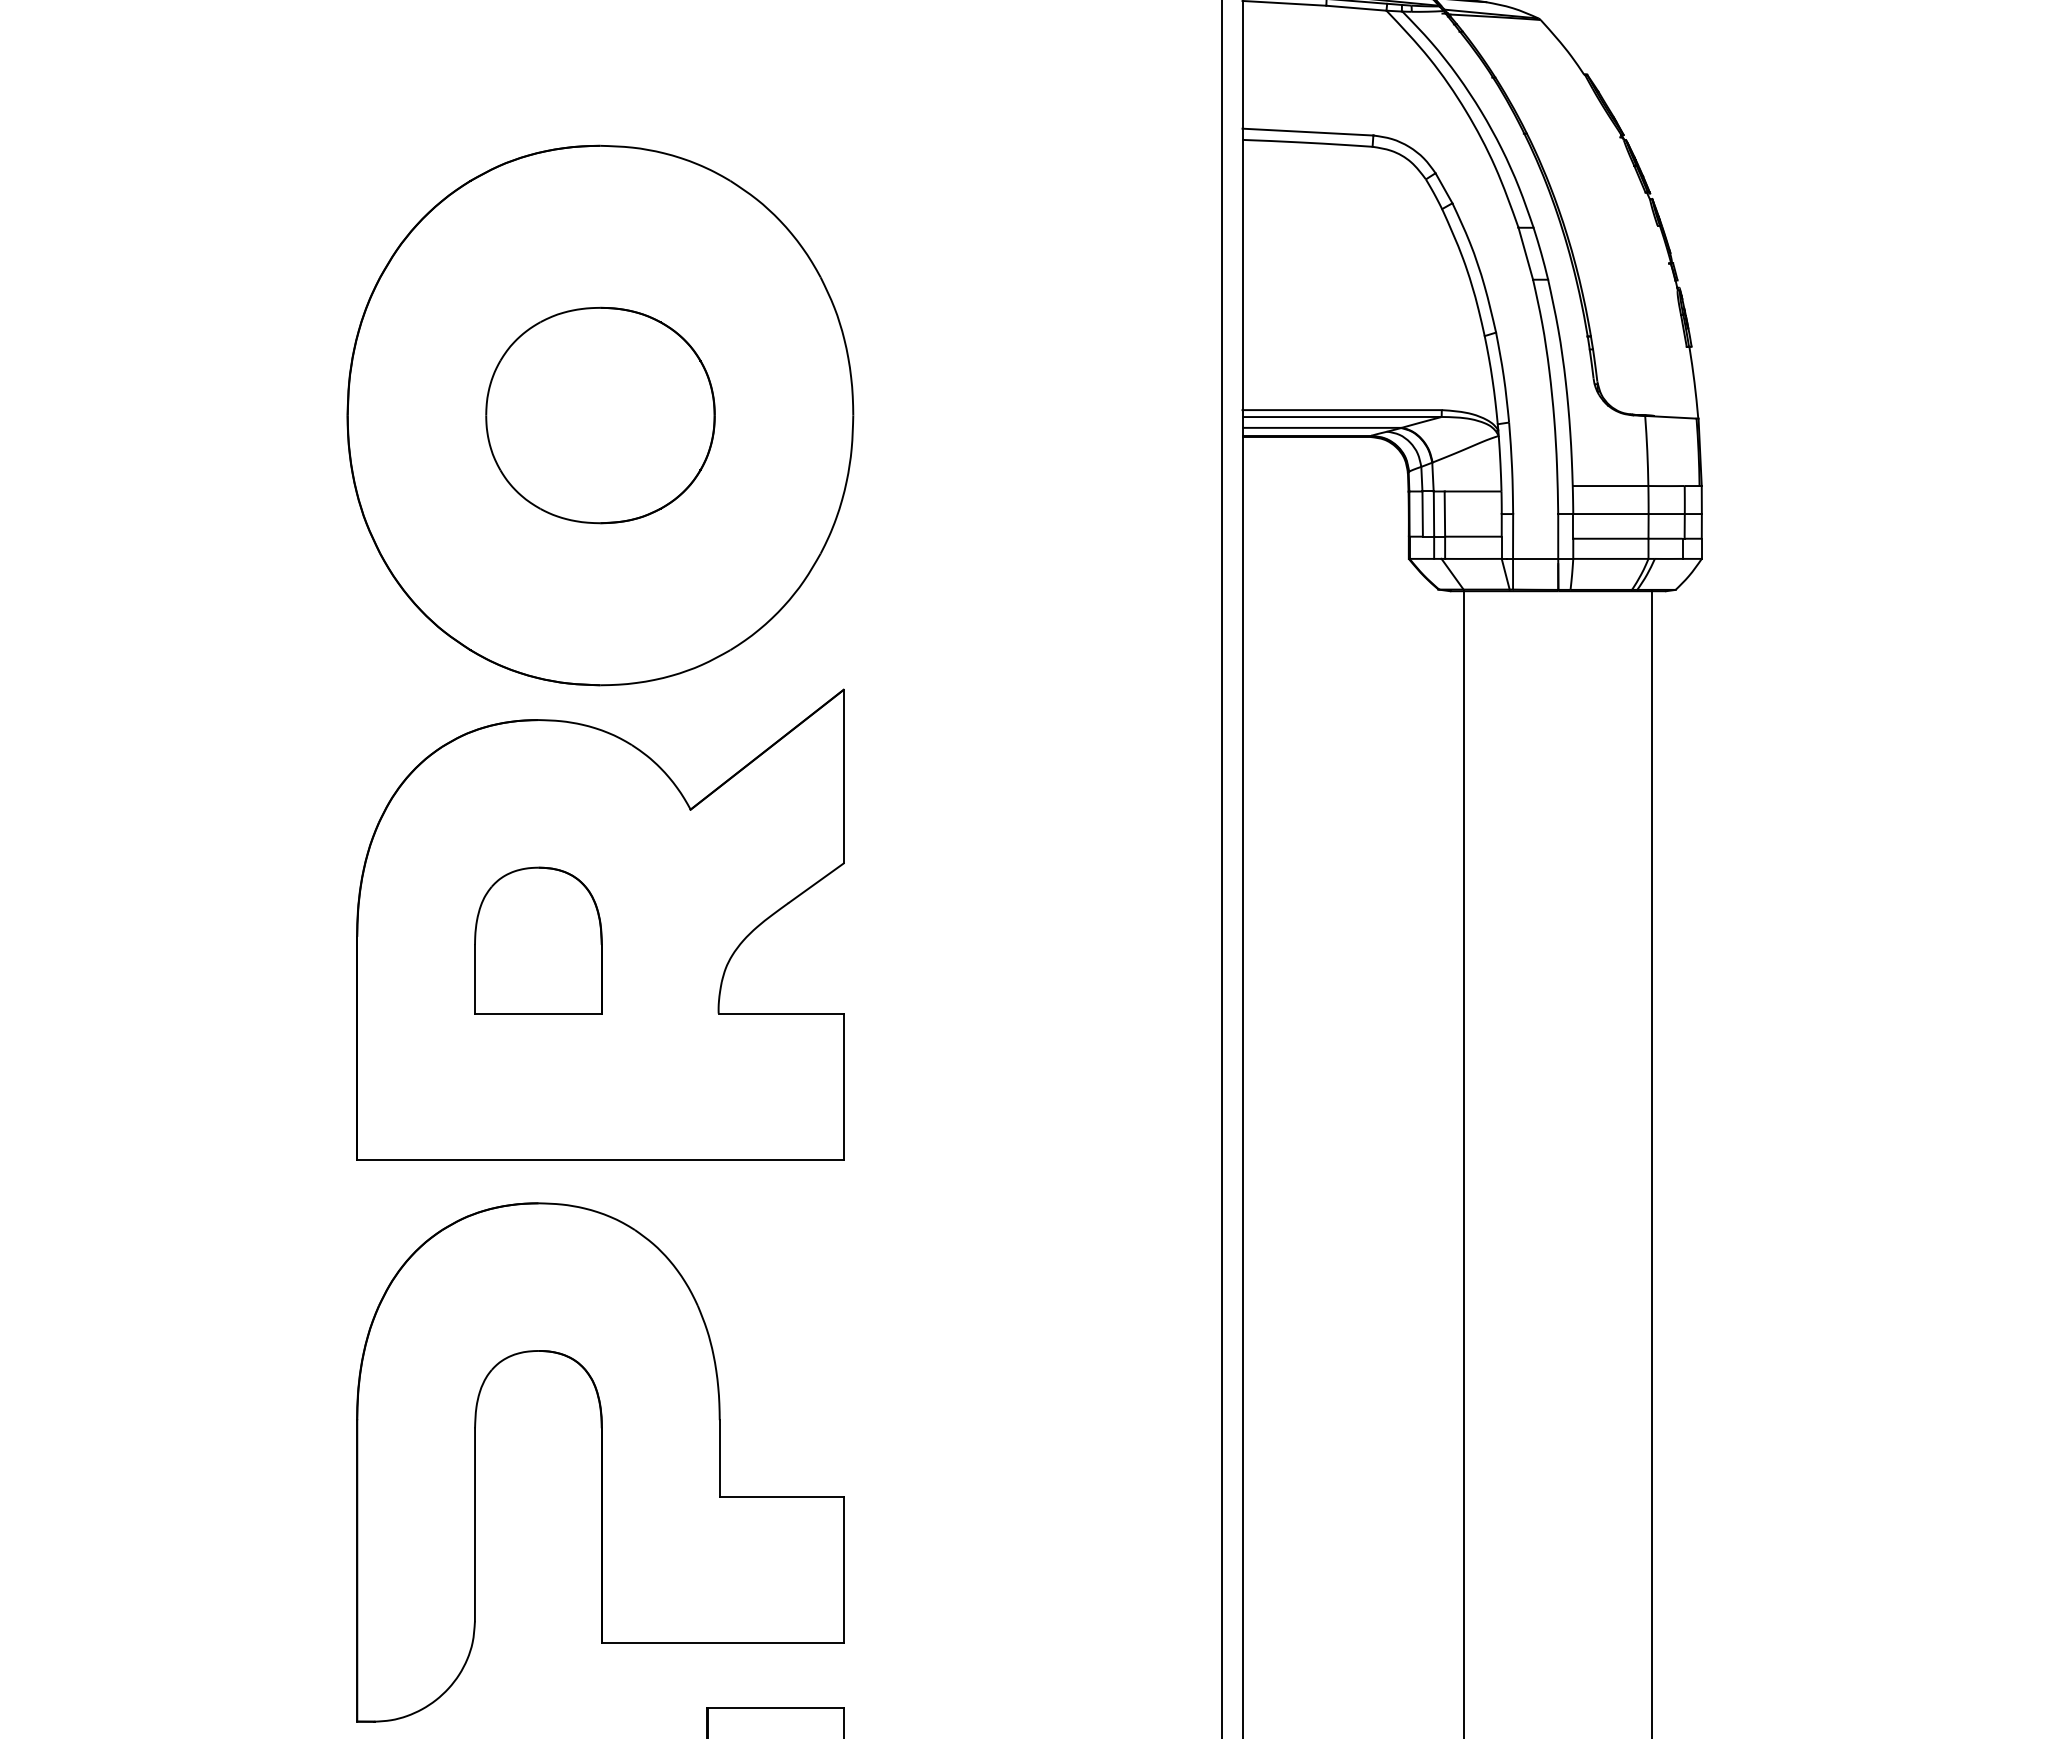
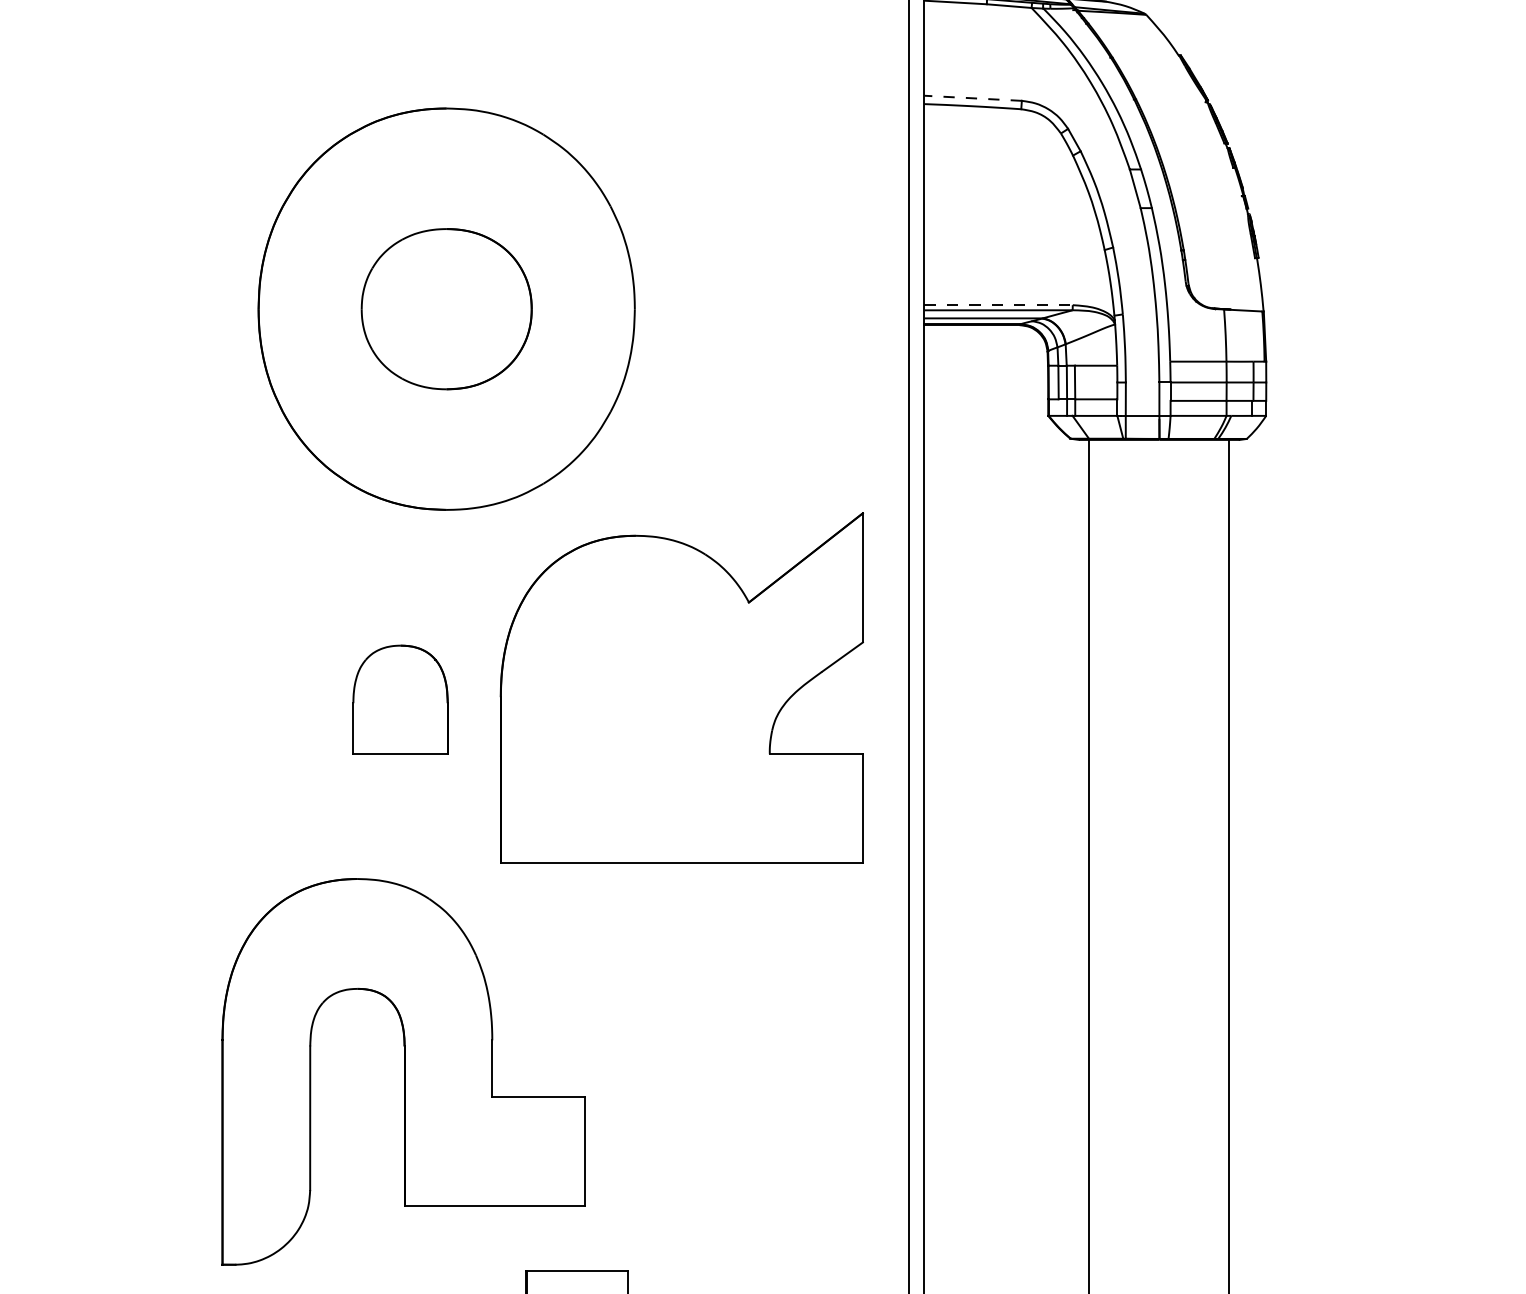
line: (1307, 132) -> (972, 98), solid -> dashed
line: (1342, 410) -> (998, 305), solid -> dashed
part: (600, 924) -> (681, 687), moved
part: (600, 1462) -> (403, 1071), moved

